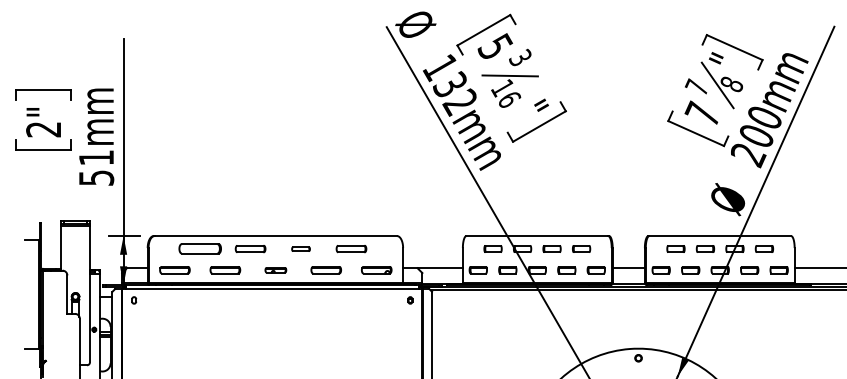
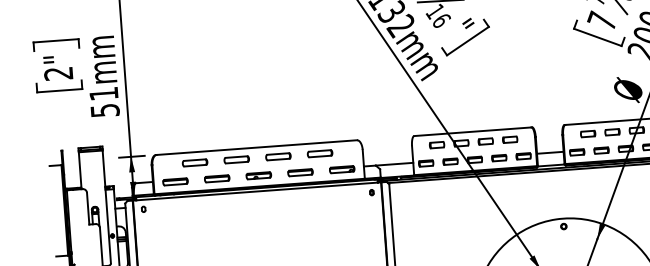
part: (199, 249) -> (194, 163), size x0.71
part: (300, 249) -> (278, 157), size x1.67
part: (275, 270) -> (258, 176), size x1.43

